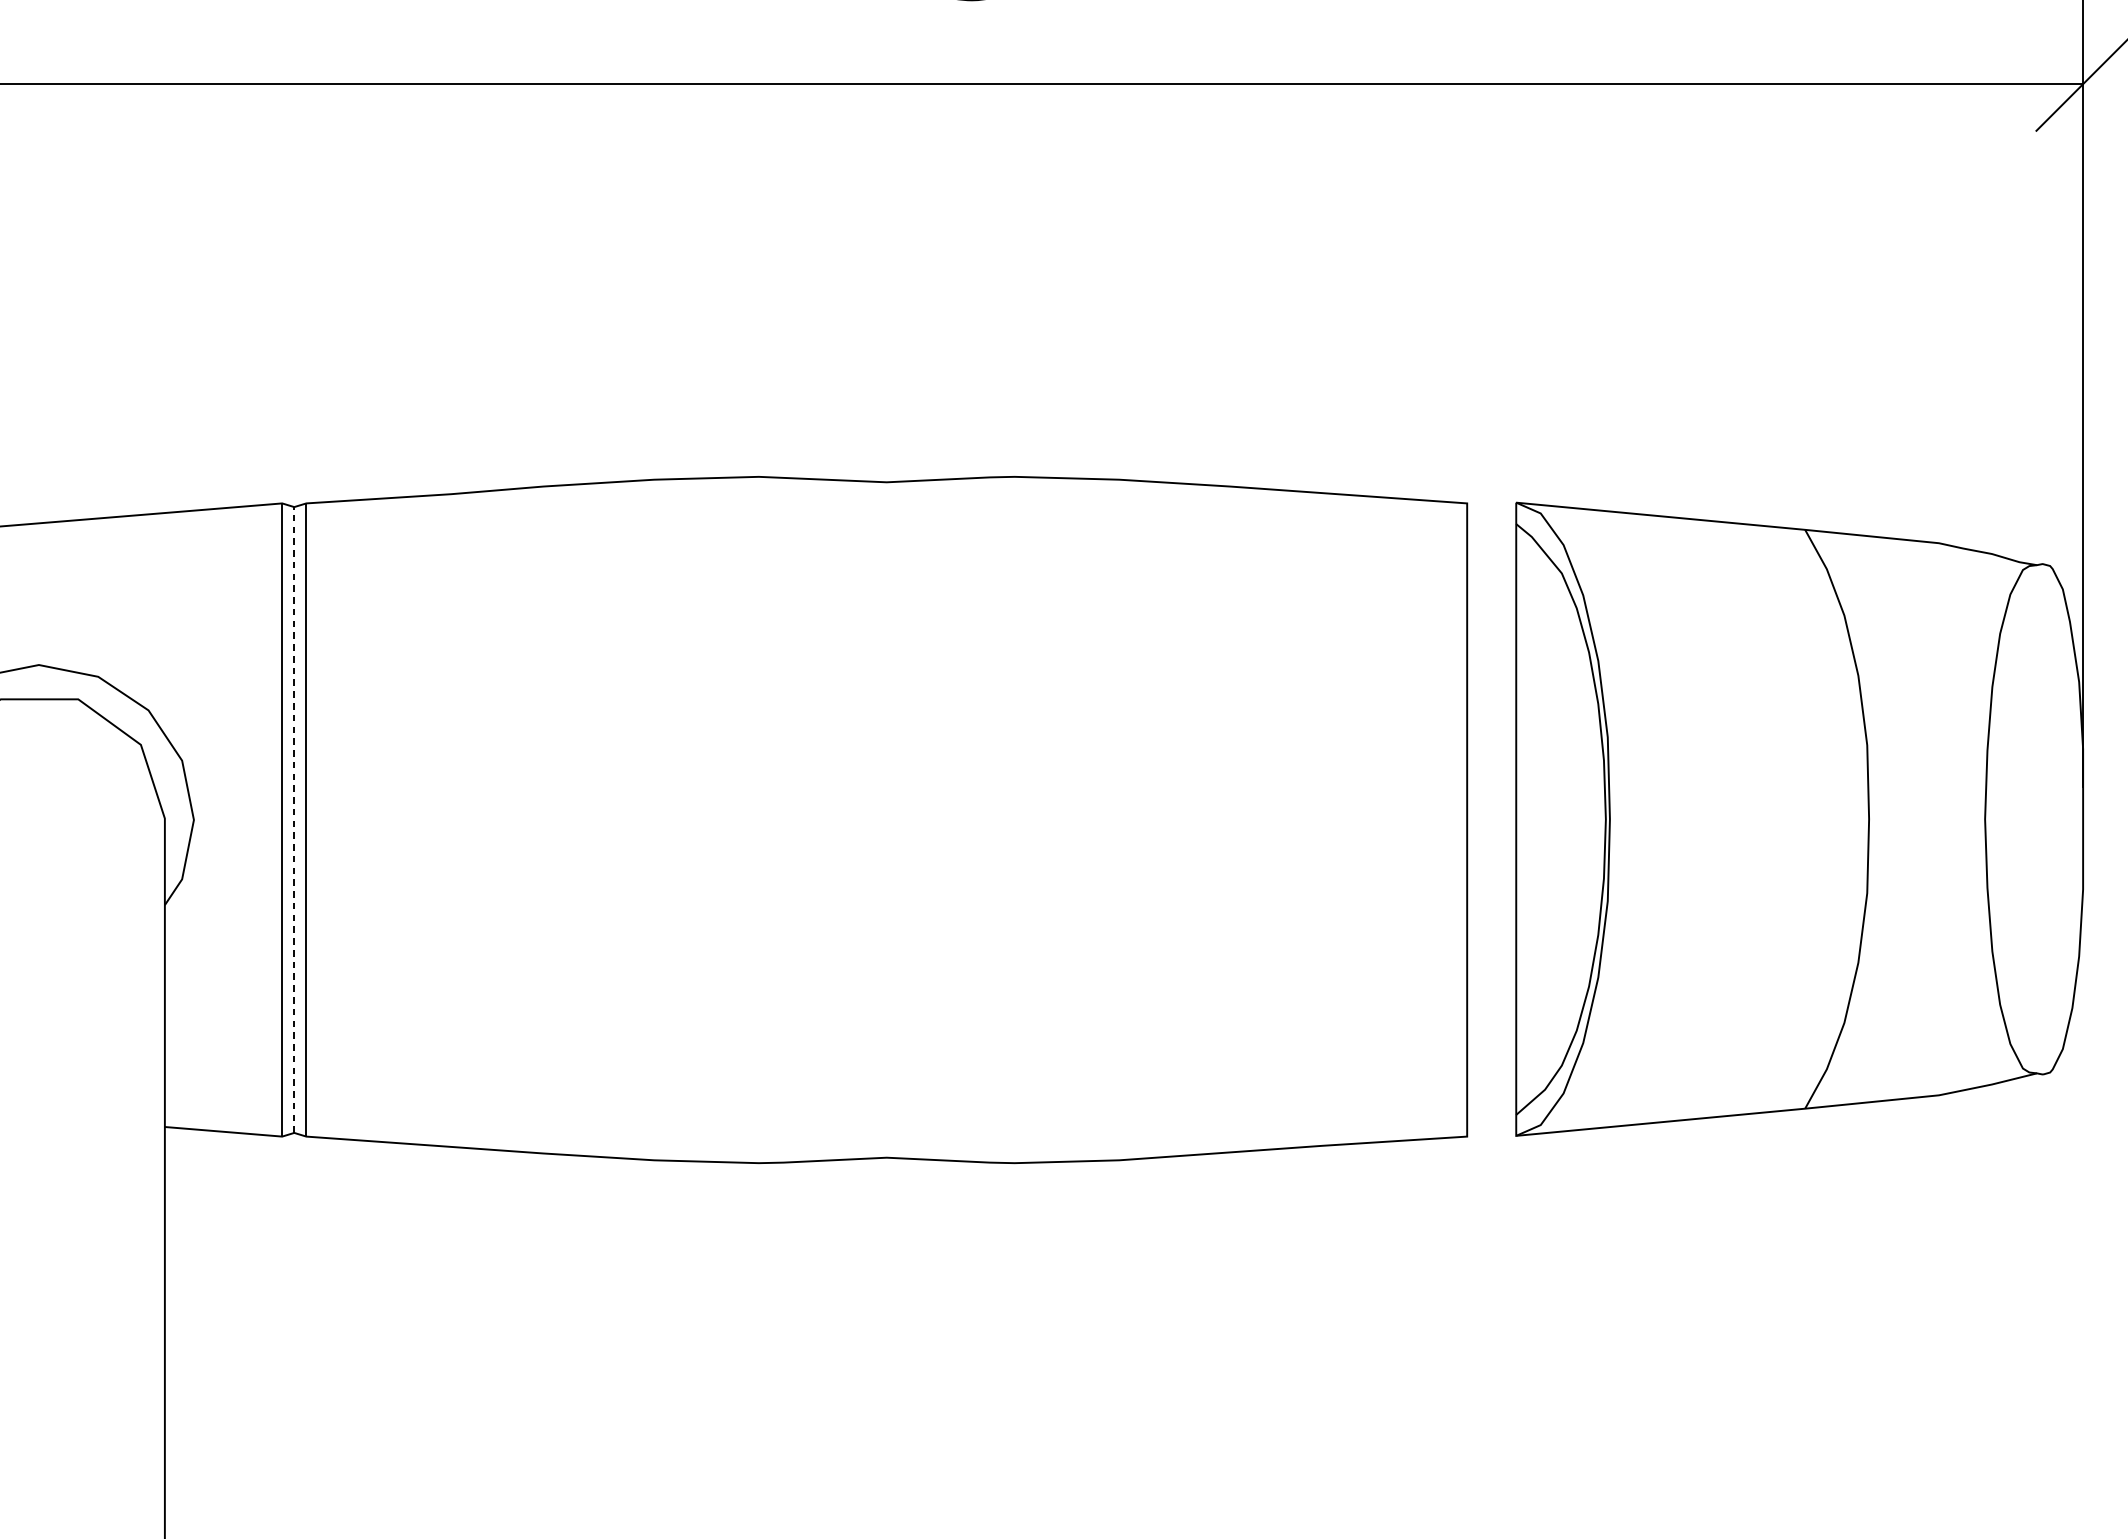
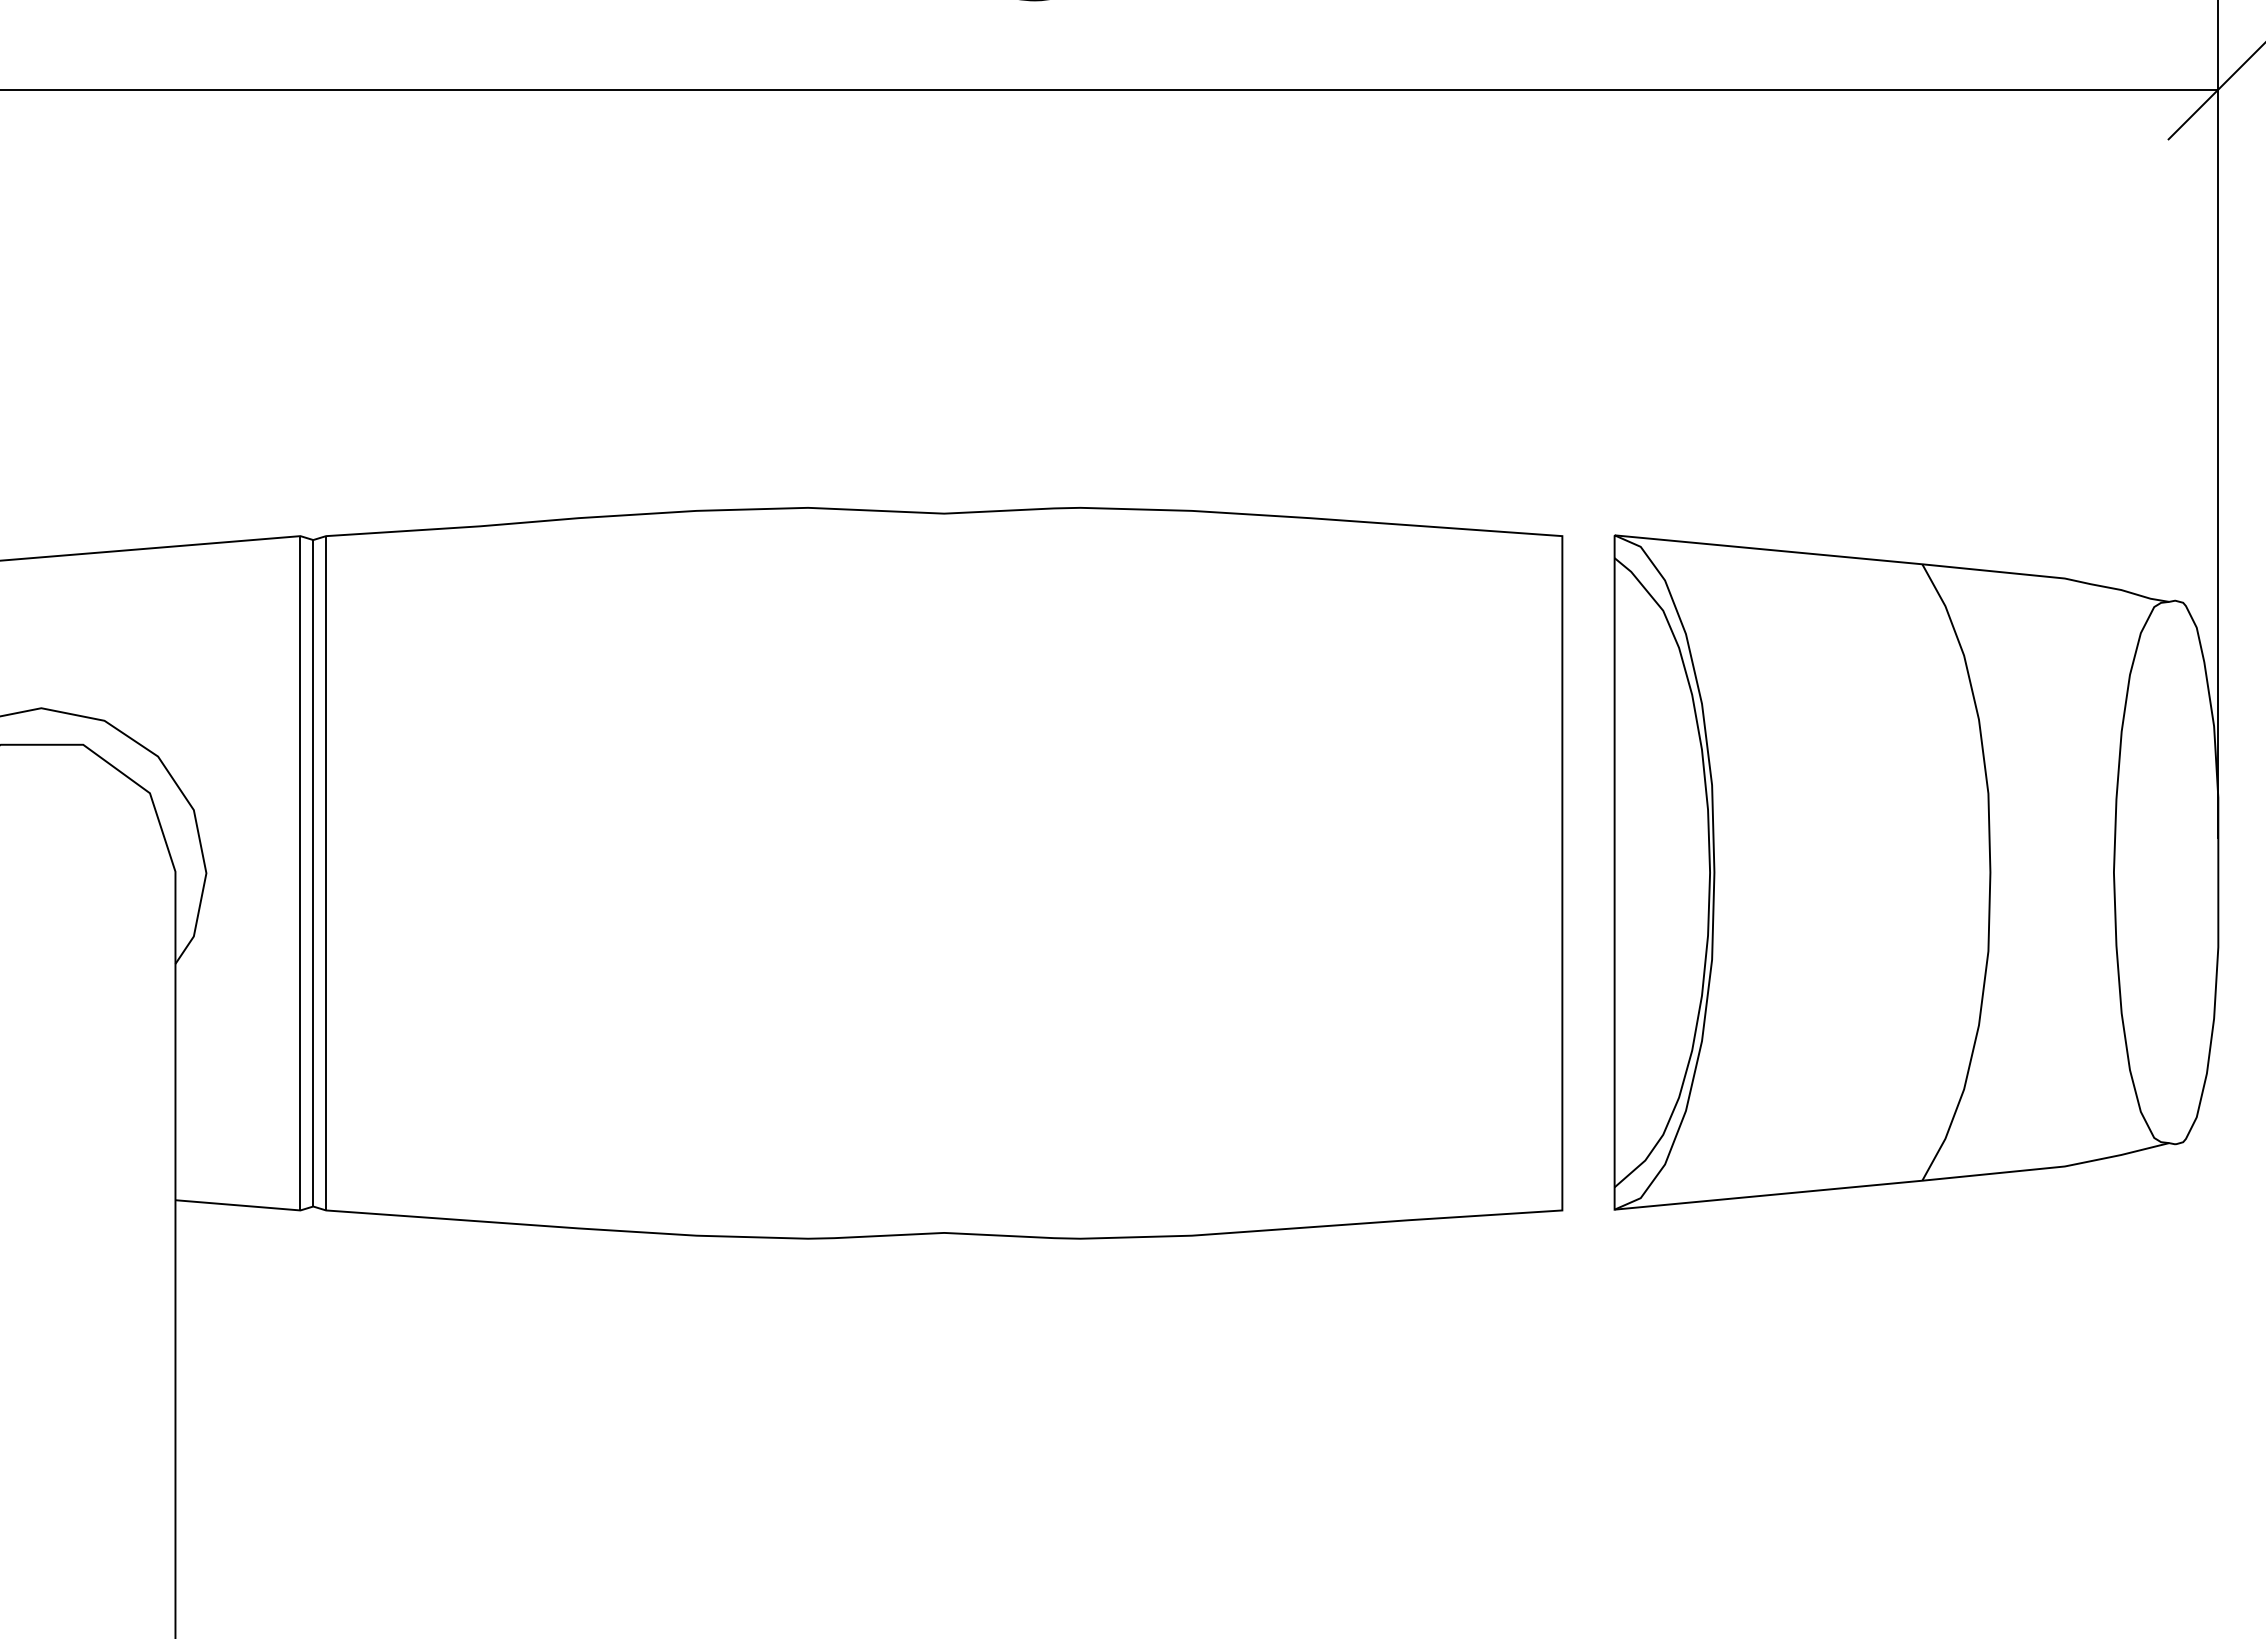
line: (294, 819) -> (313, 872), dashed -> solid

